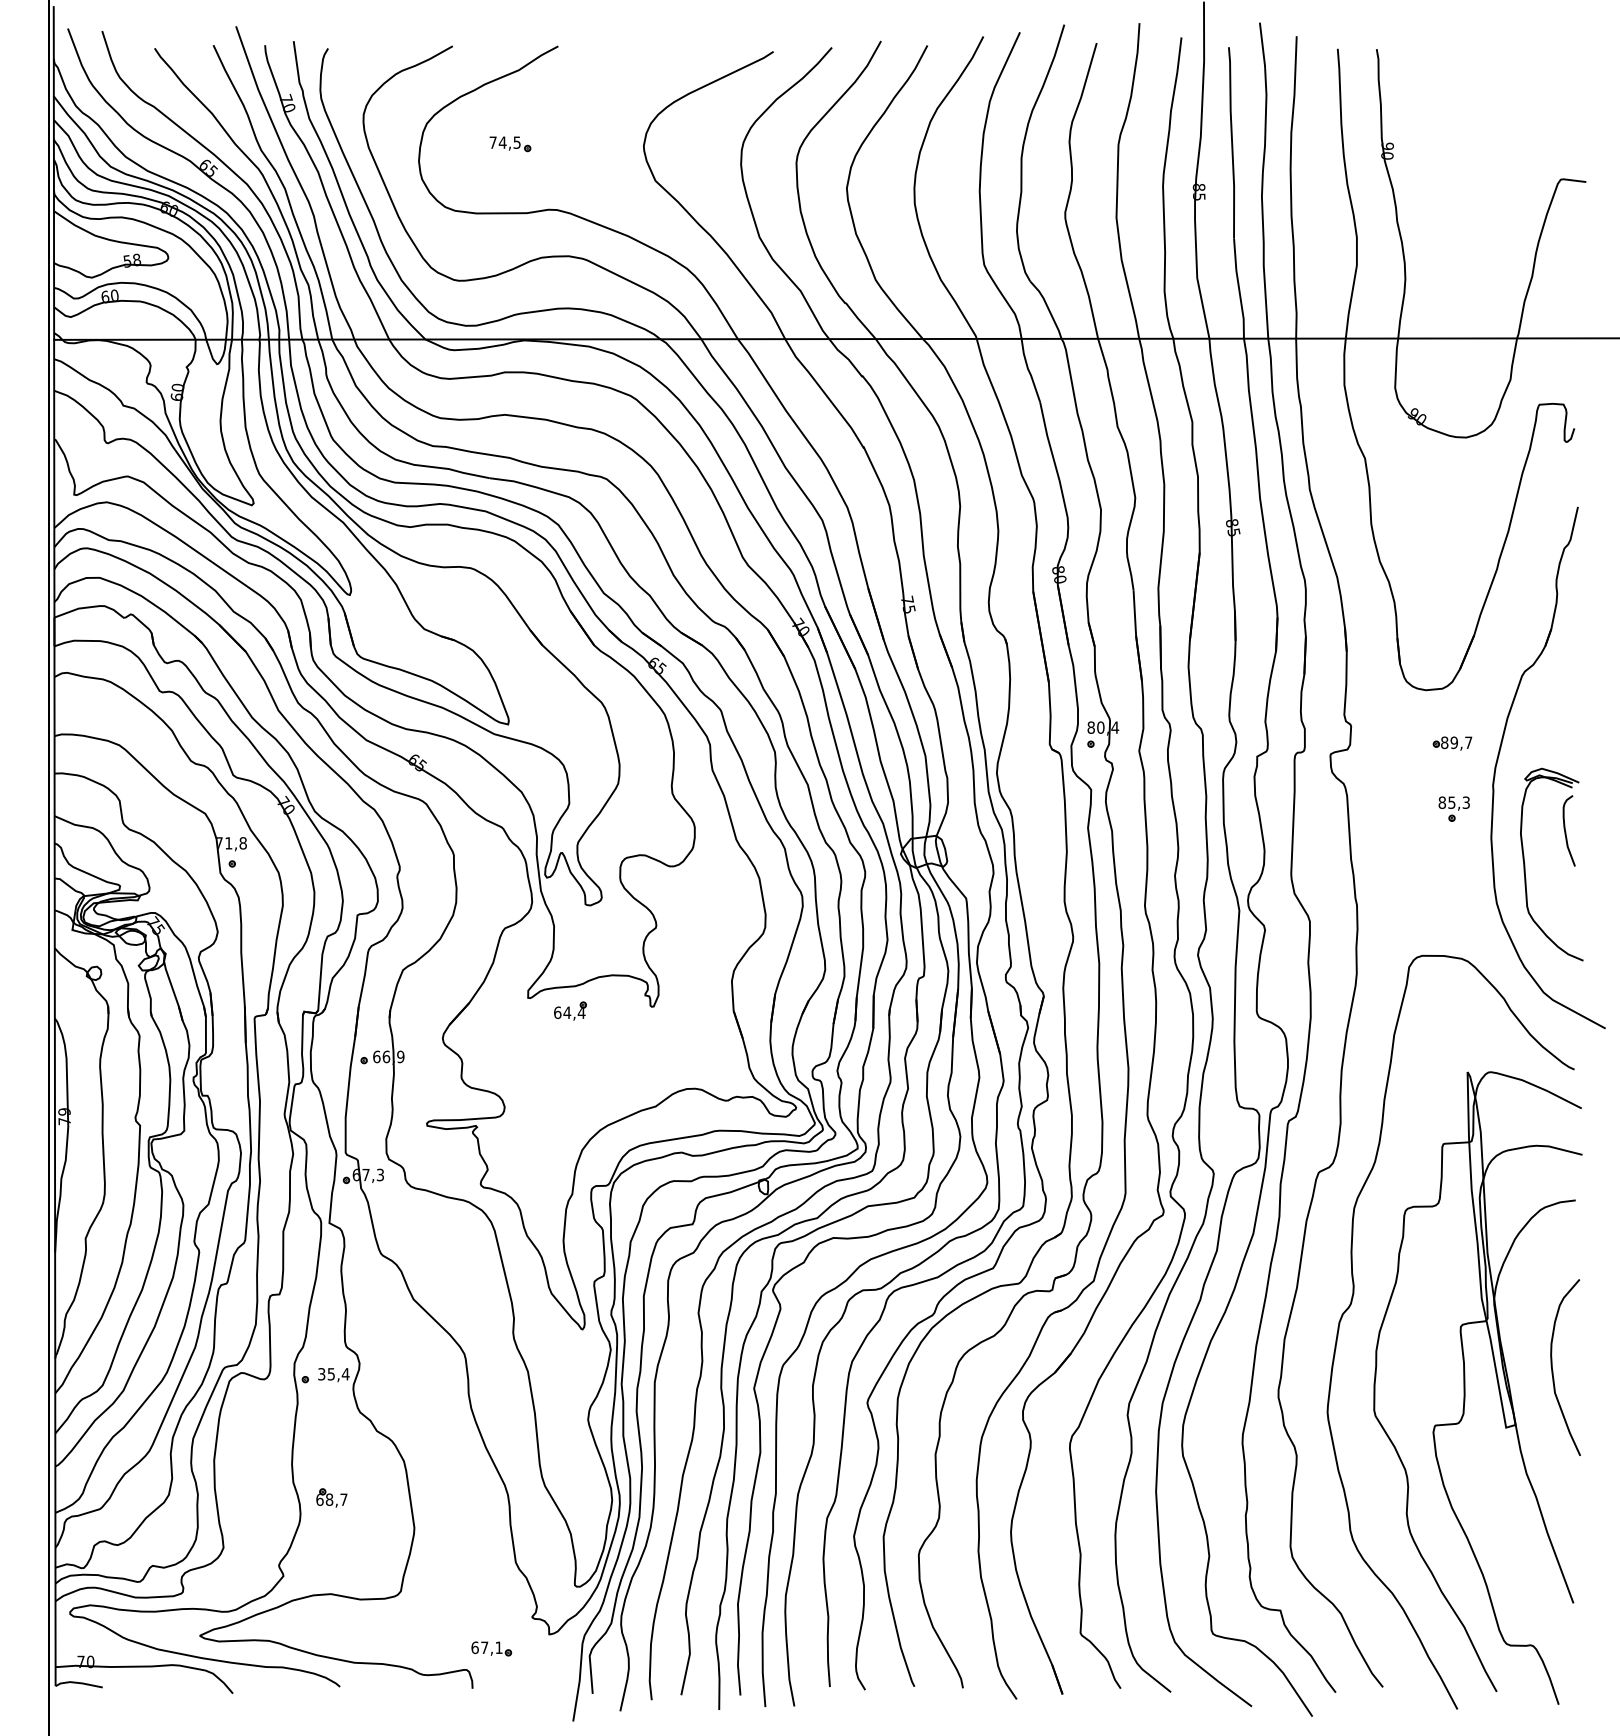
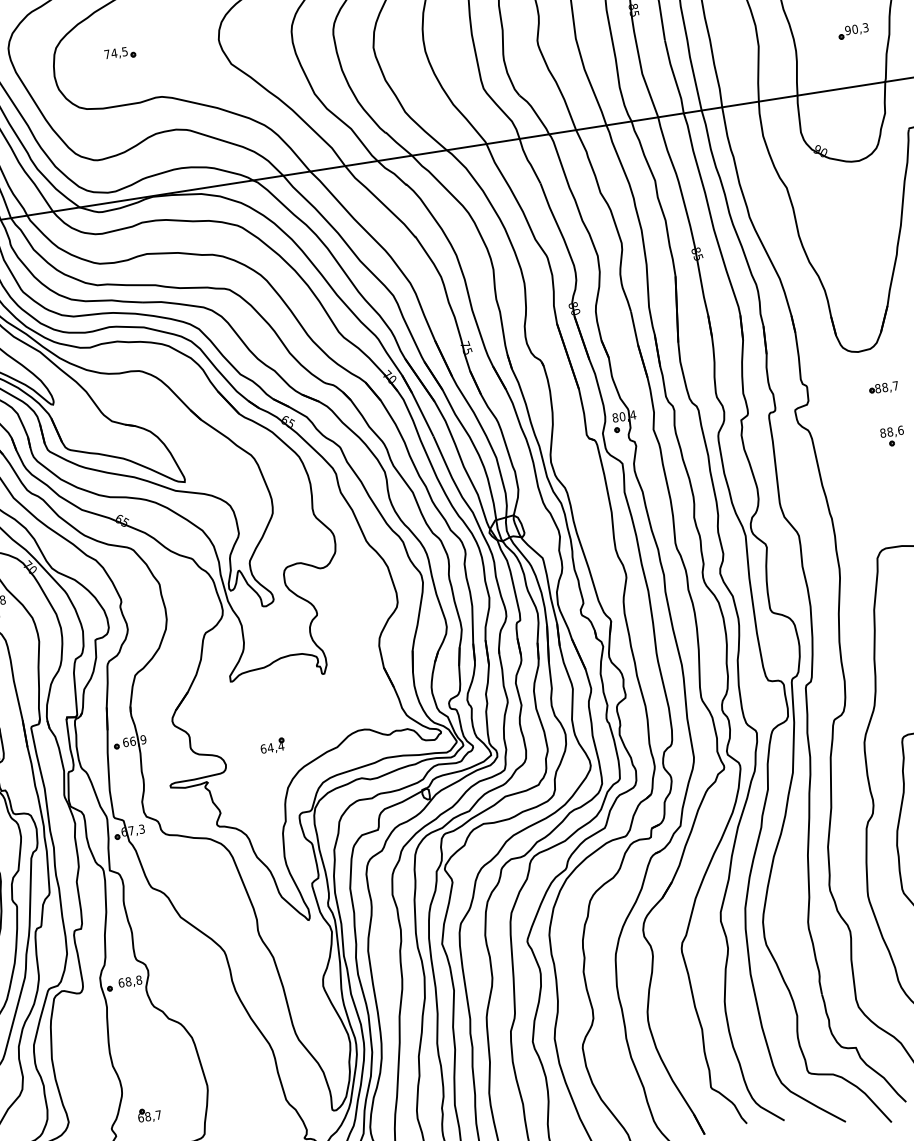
part: (1484, 264) -> (852, 31), added
text: (1454, 742) -> (885, 387), 89,7 -> 88,7
text: (1459, 802) -> (895, 431), 85,3 -> 88,6
part: (570, 1010) -> (272, 745), moved
text: (333, 1374) -> (130, 981), 35,4 -> 68,8
part: (331, 1497) -> (149, 1114), moved

